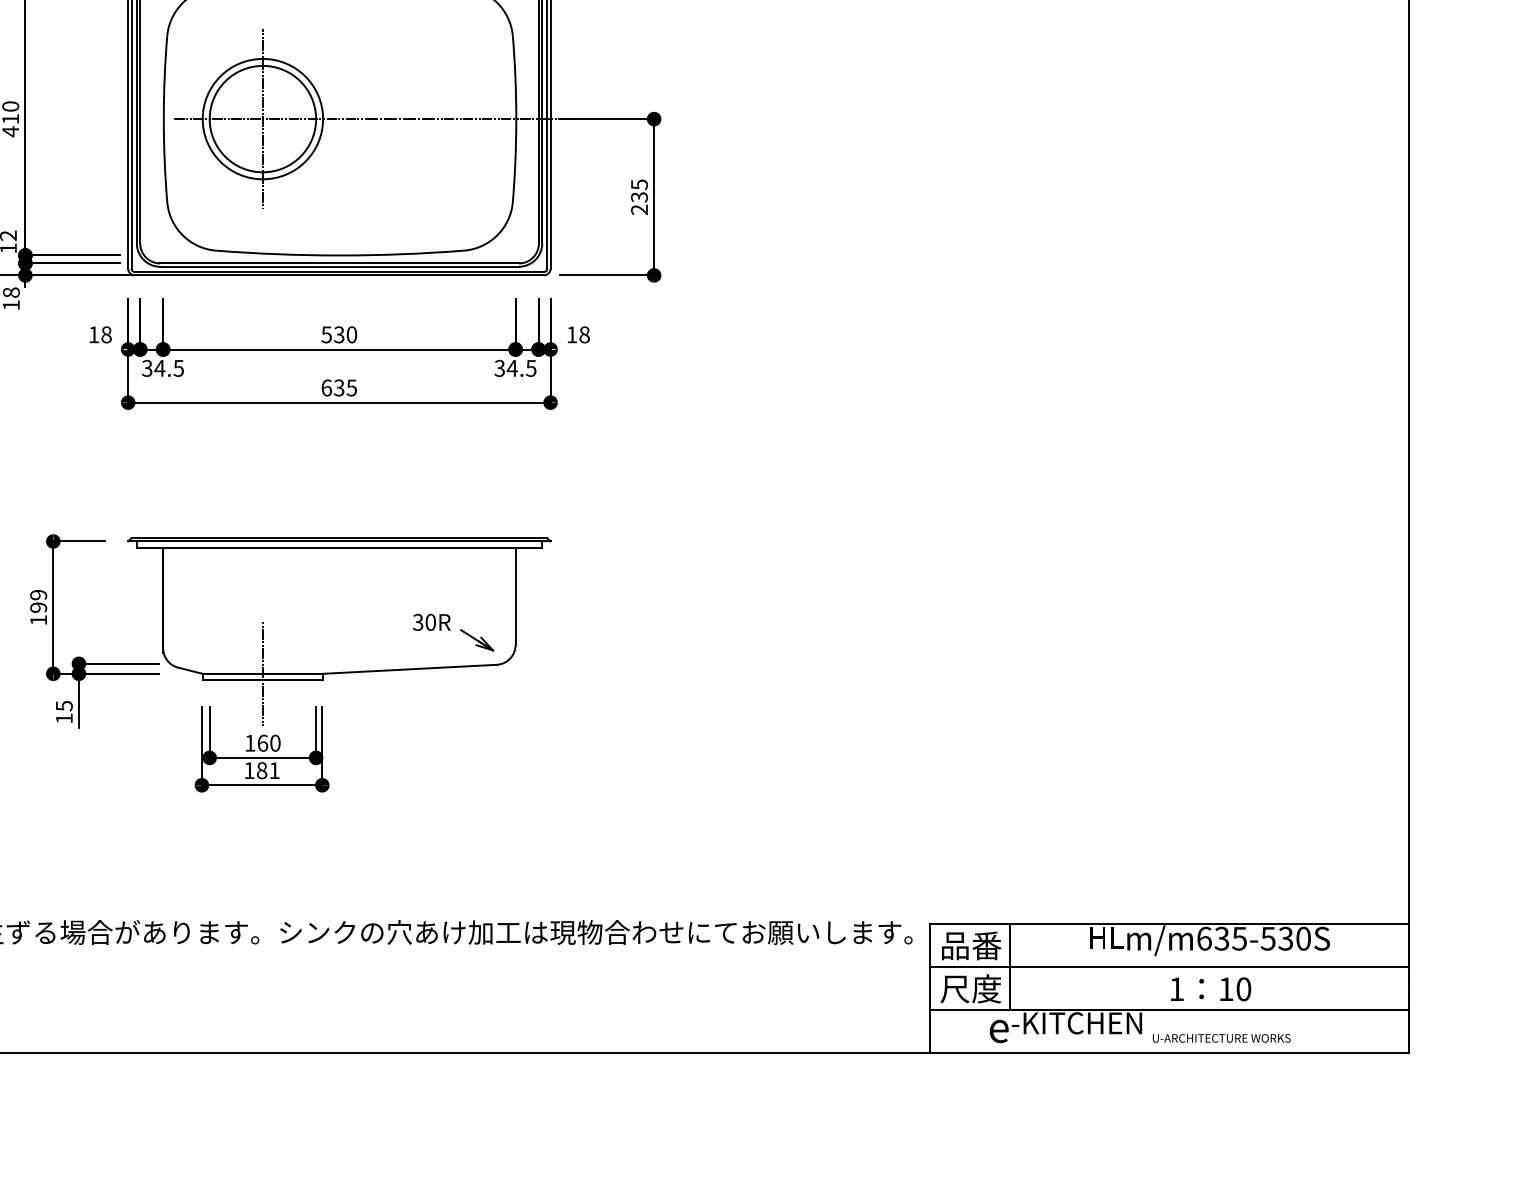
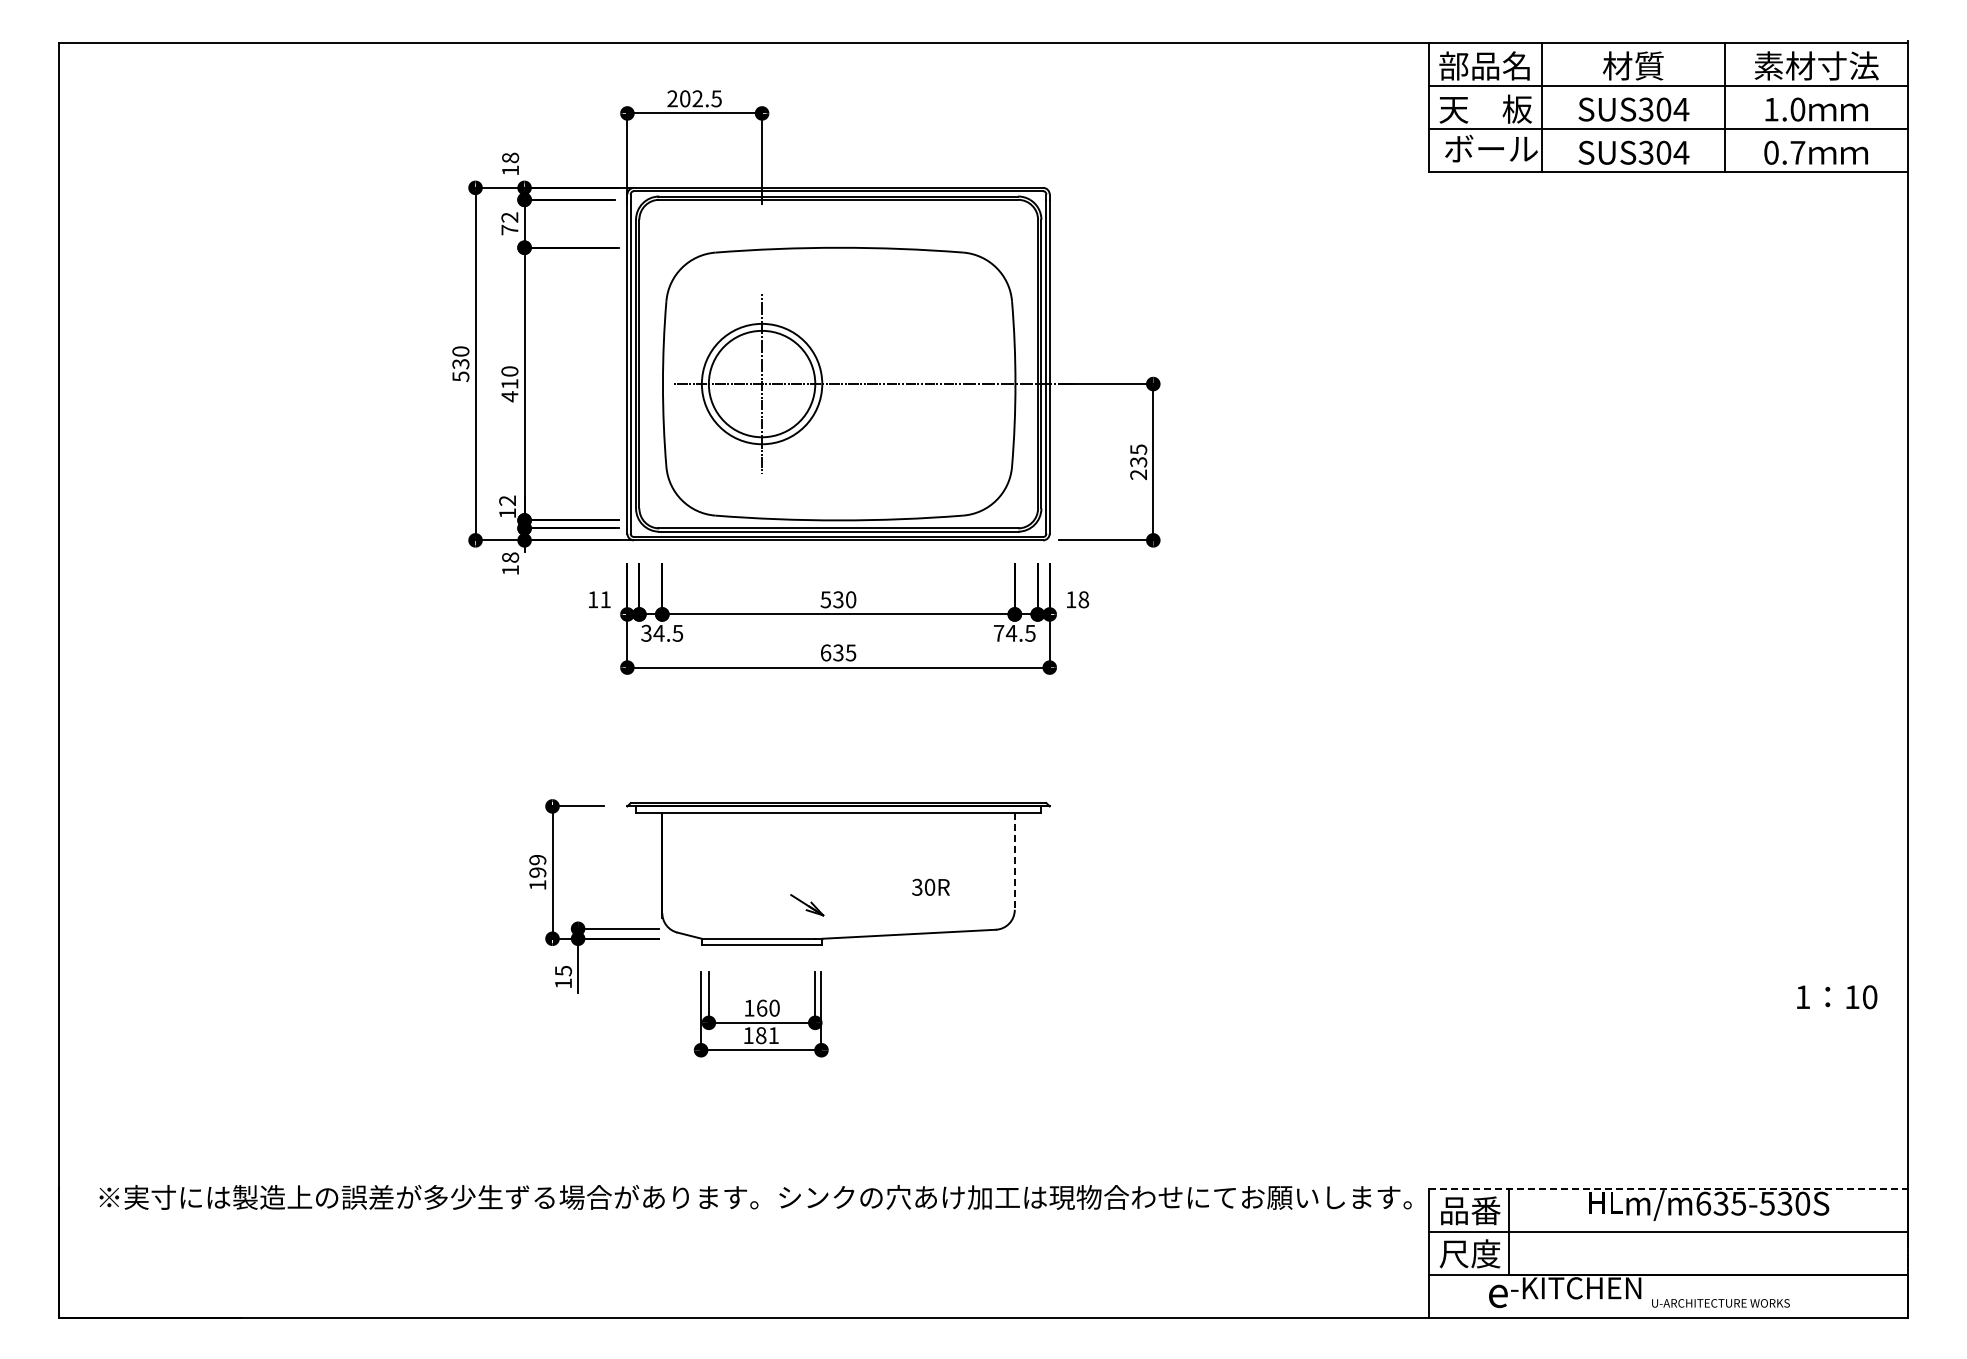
text: (106, 334) -> (605, 599), 18 -> 11
text: (499, 367) -> (998, 632), 34.5 -> 74.5
line: (515, 596) -> (1014, 861), solid -> dashed
part: (477, 640) -> (807, 905), moved
line: (263, 673) -> (762, 938), removed
line: (1170, 923) -> (1669, 1188), solid -> dashed
text: (1211, 989) -> (1837, 997), moved

